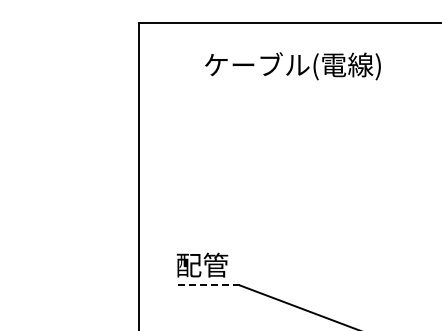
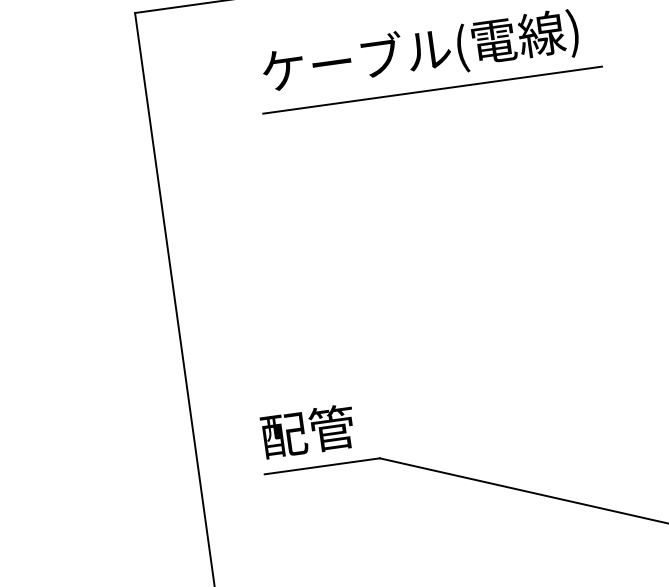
line: (296, 87) -> (432, 90), added
line: (207, 285) -> (322, 466), dashed -> solid

